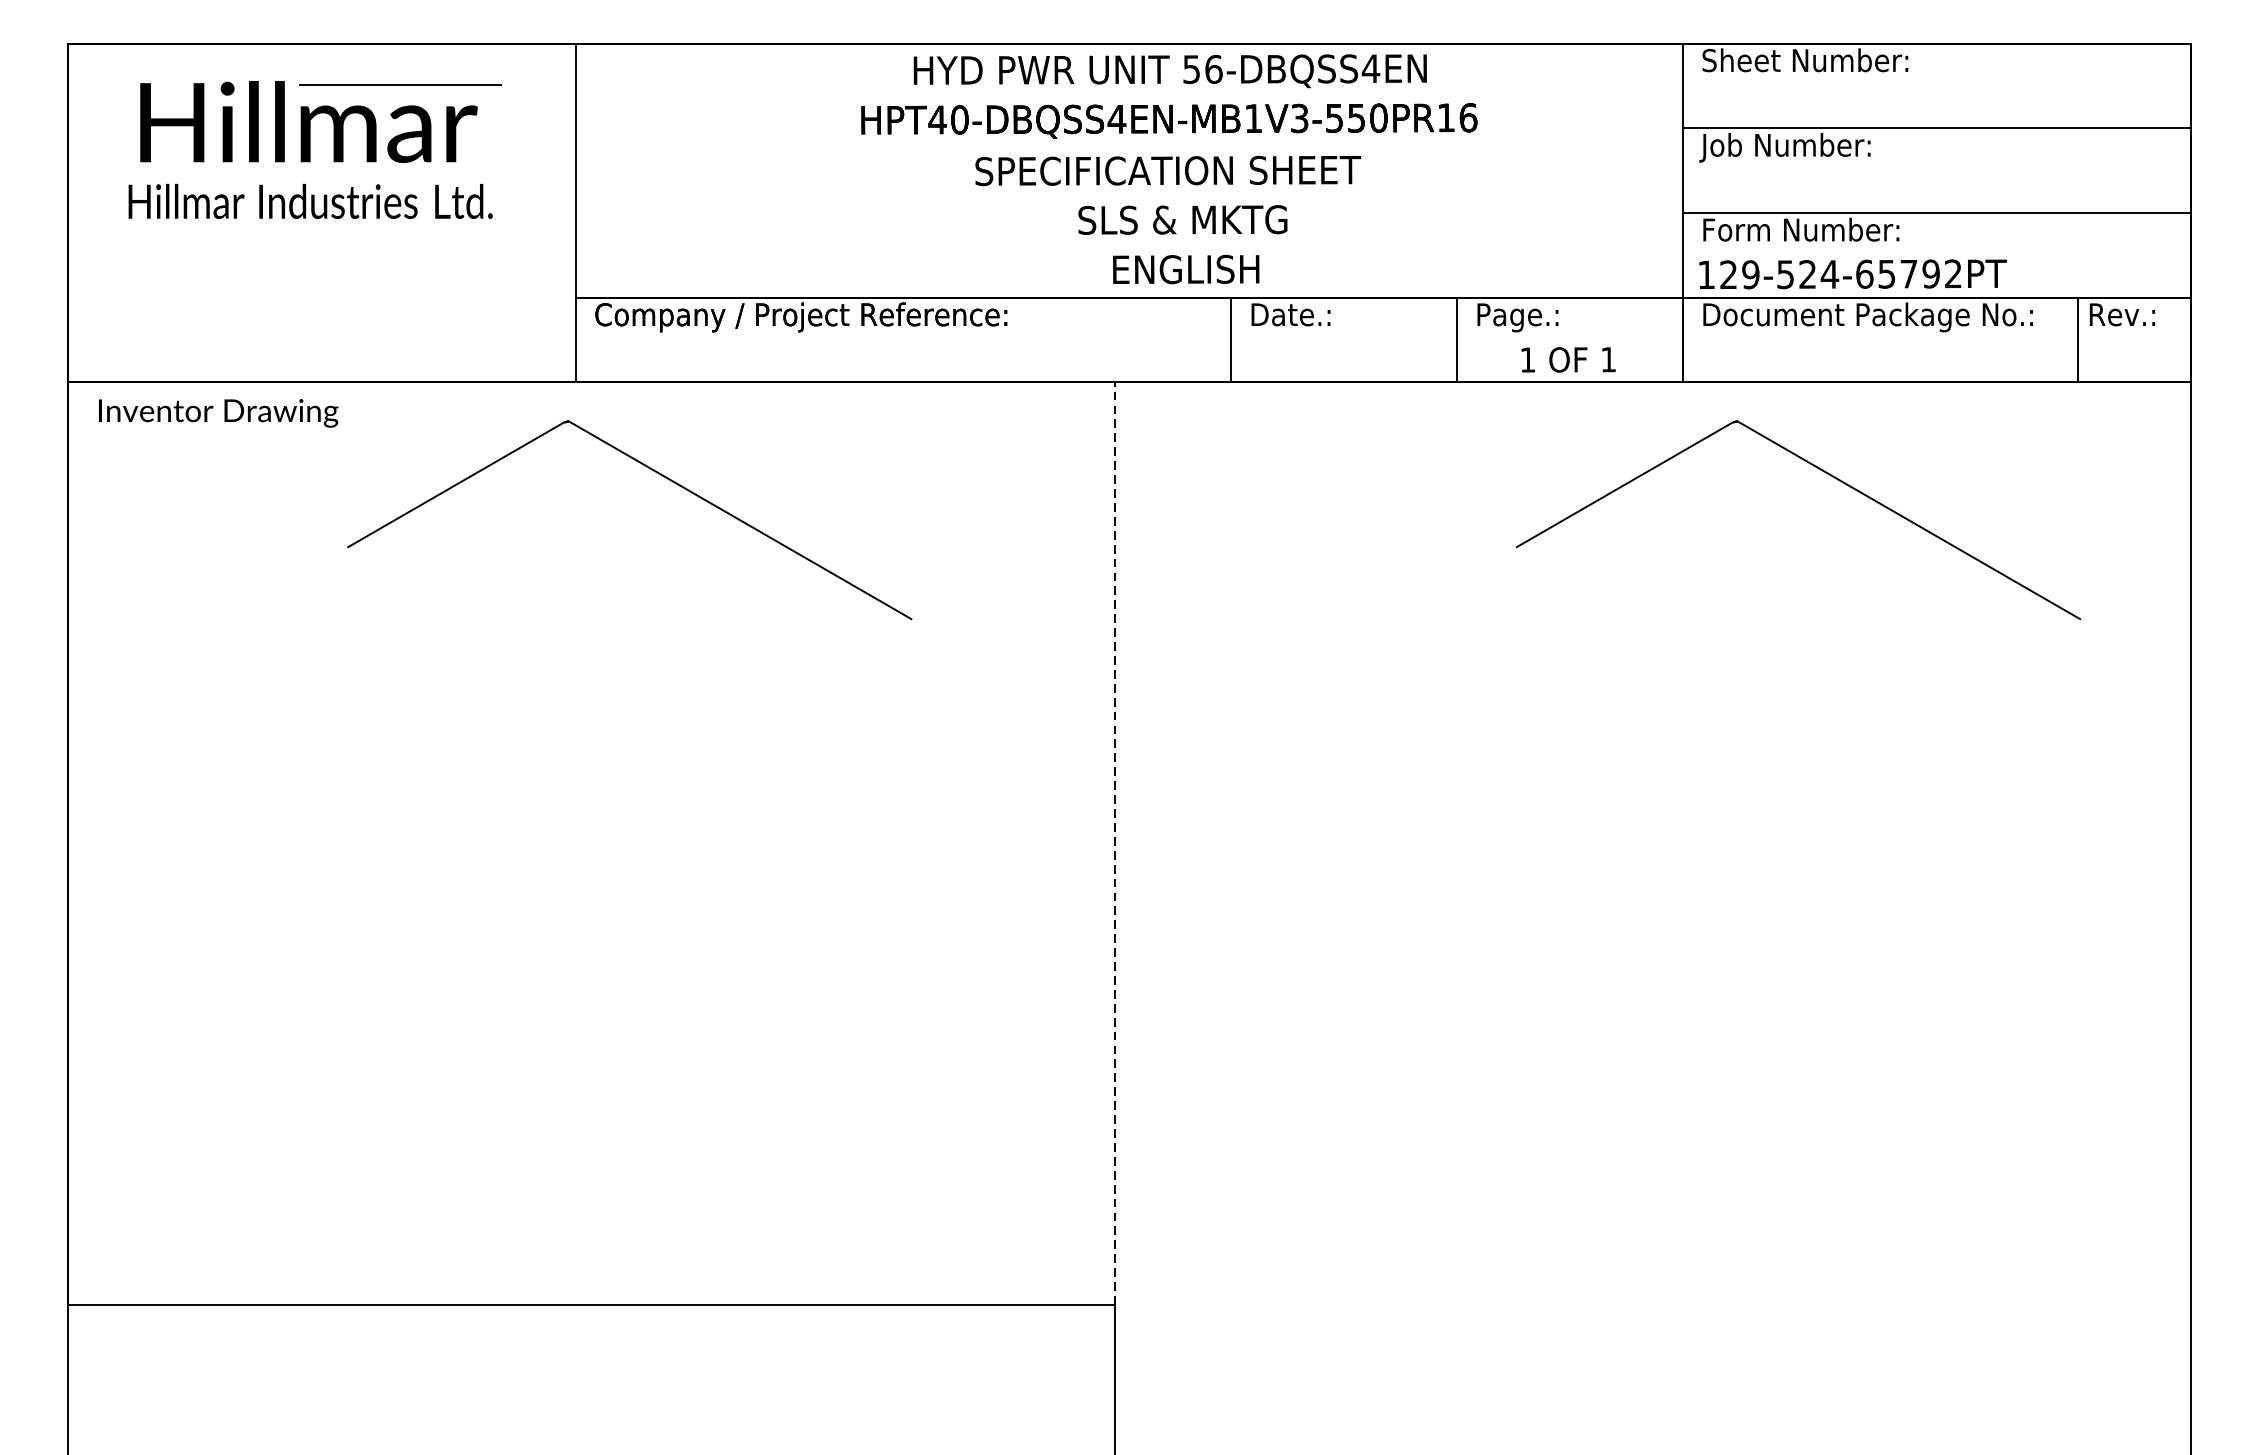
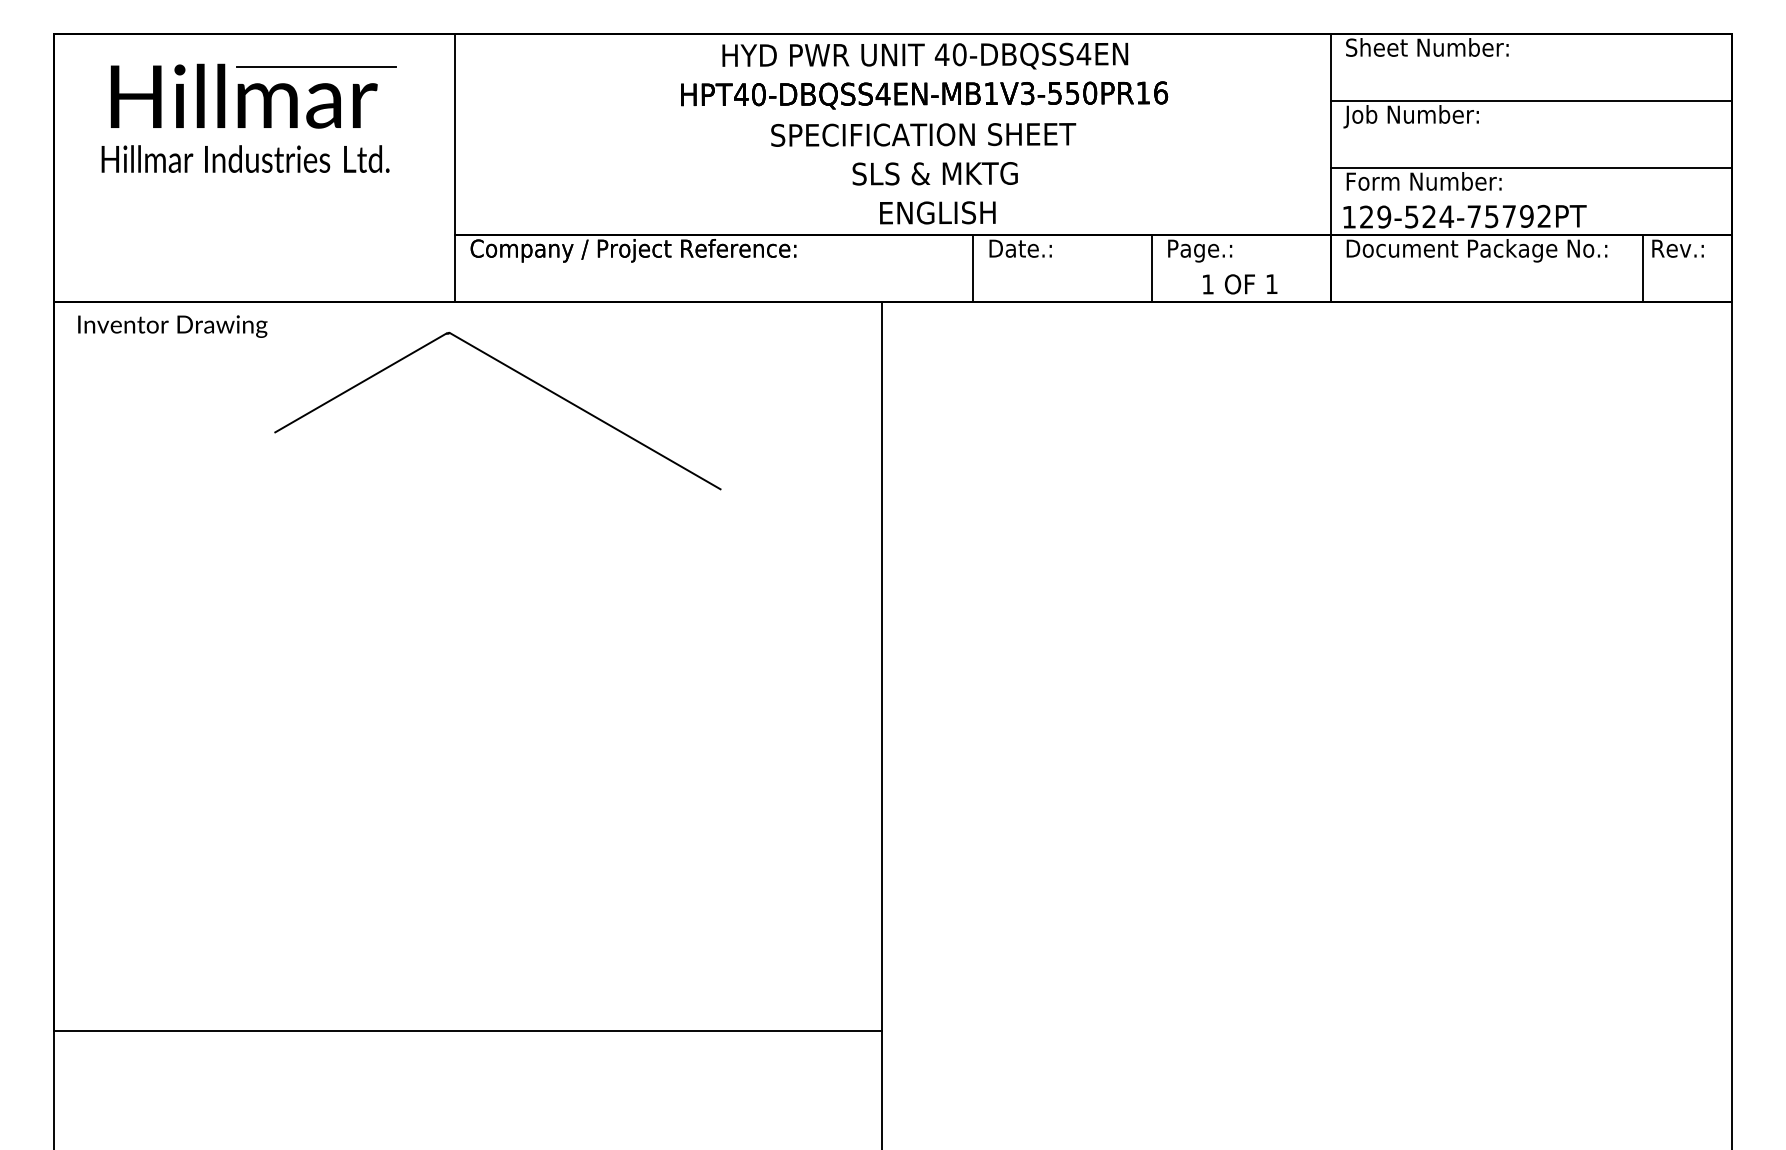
text: (1202, 69) -> (950, 54), 56-DBQSS4EN -> 40-DBQSS4EN
text: (1864, 274) -> (1474, 216), 129-524-65792PT -> 129-524-75792PT
part: (1823, 472) -> (1441, 373), removed
line: (1114, 843) -> (881, 666), dashed -> solid

